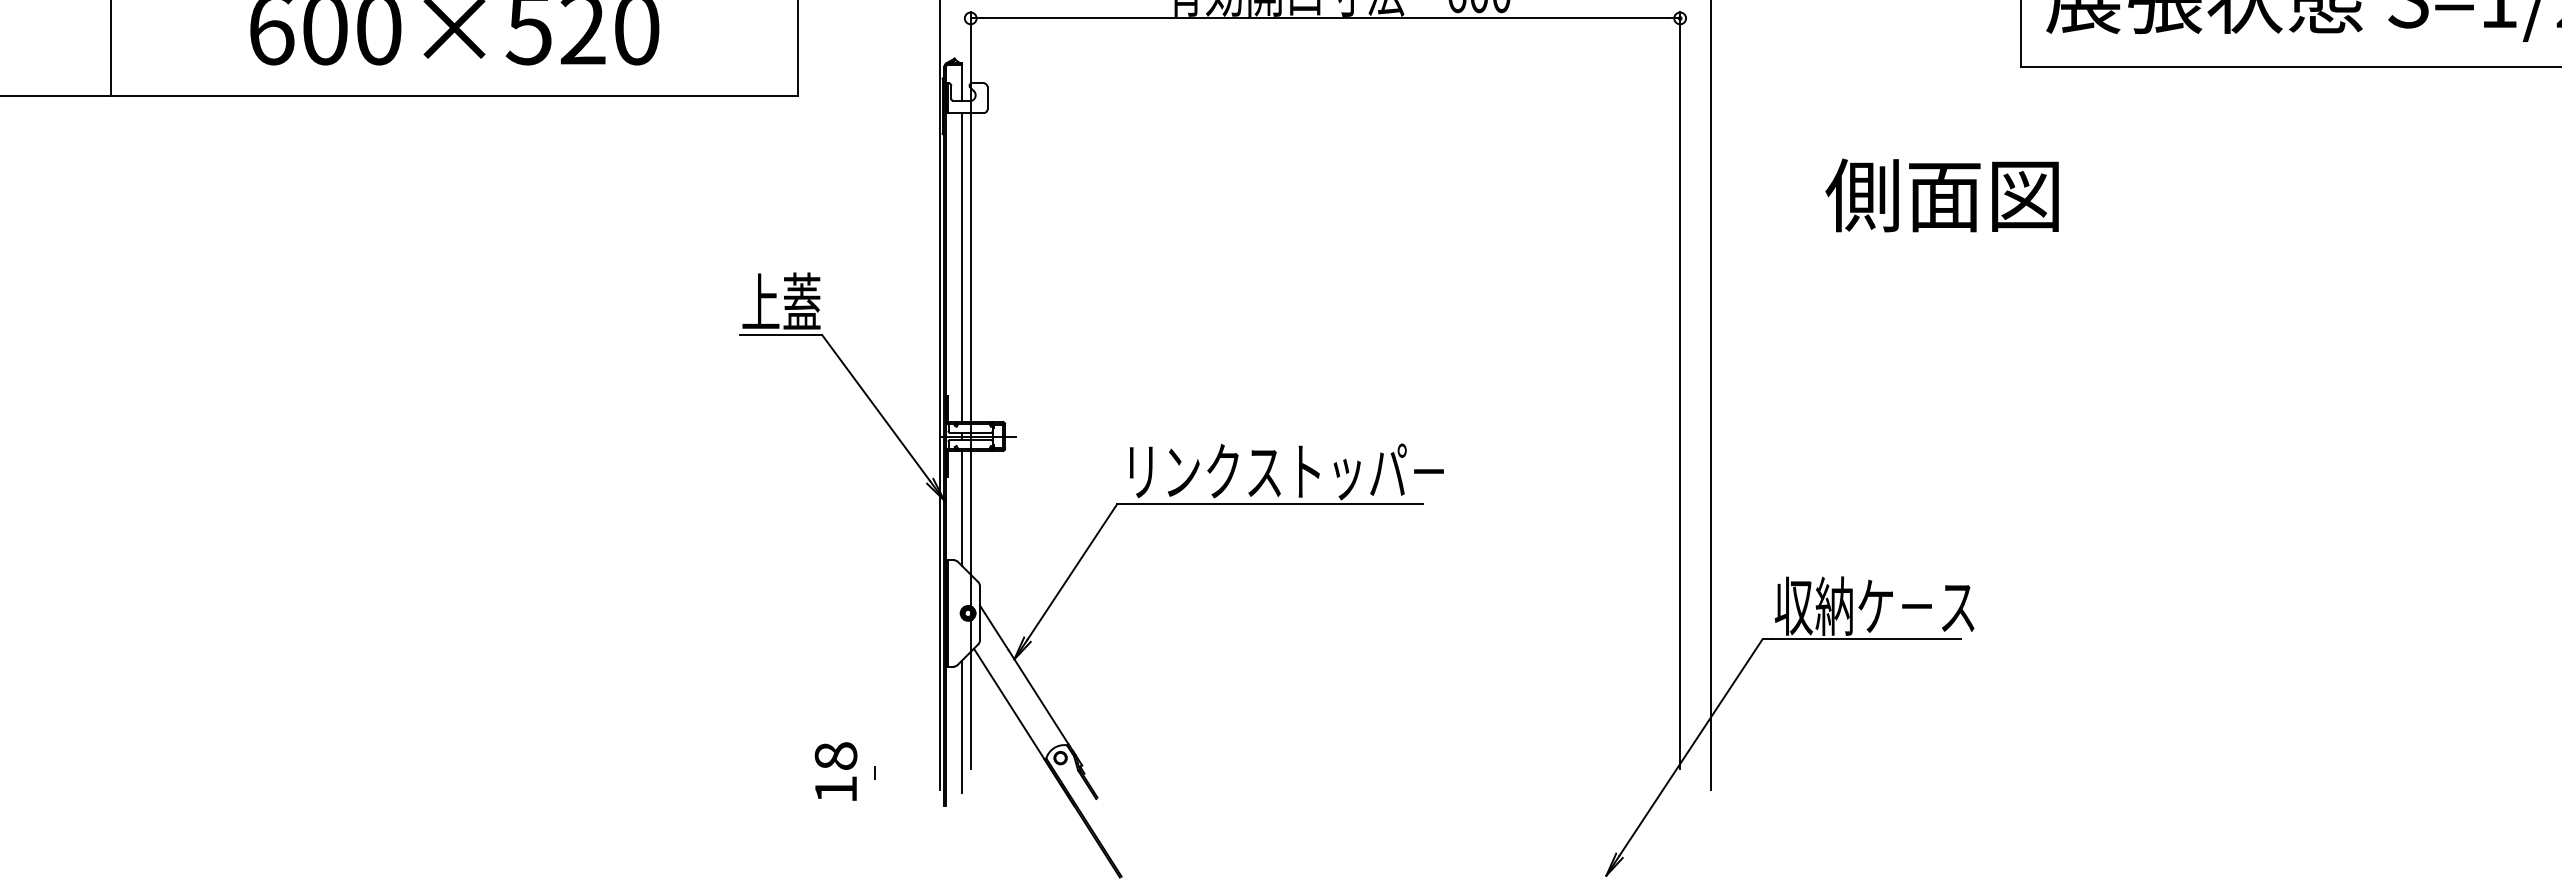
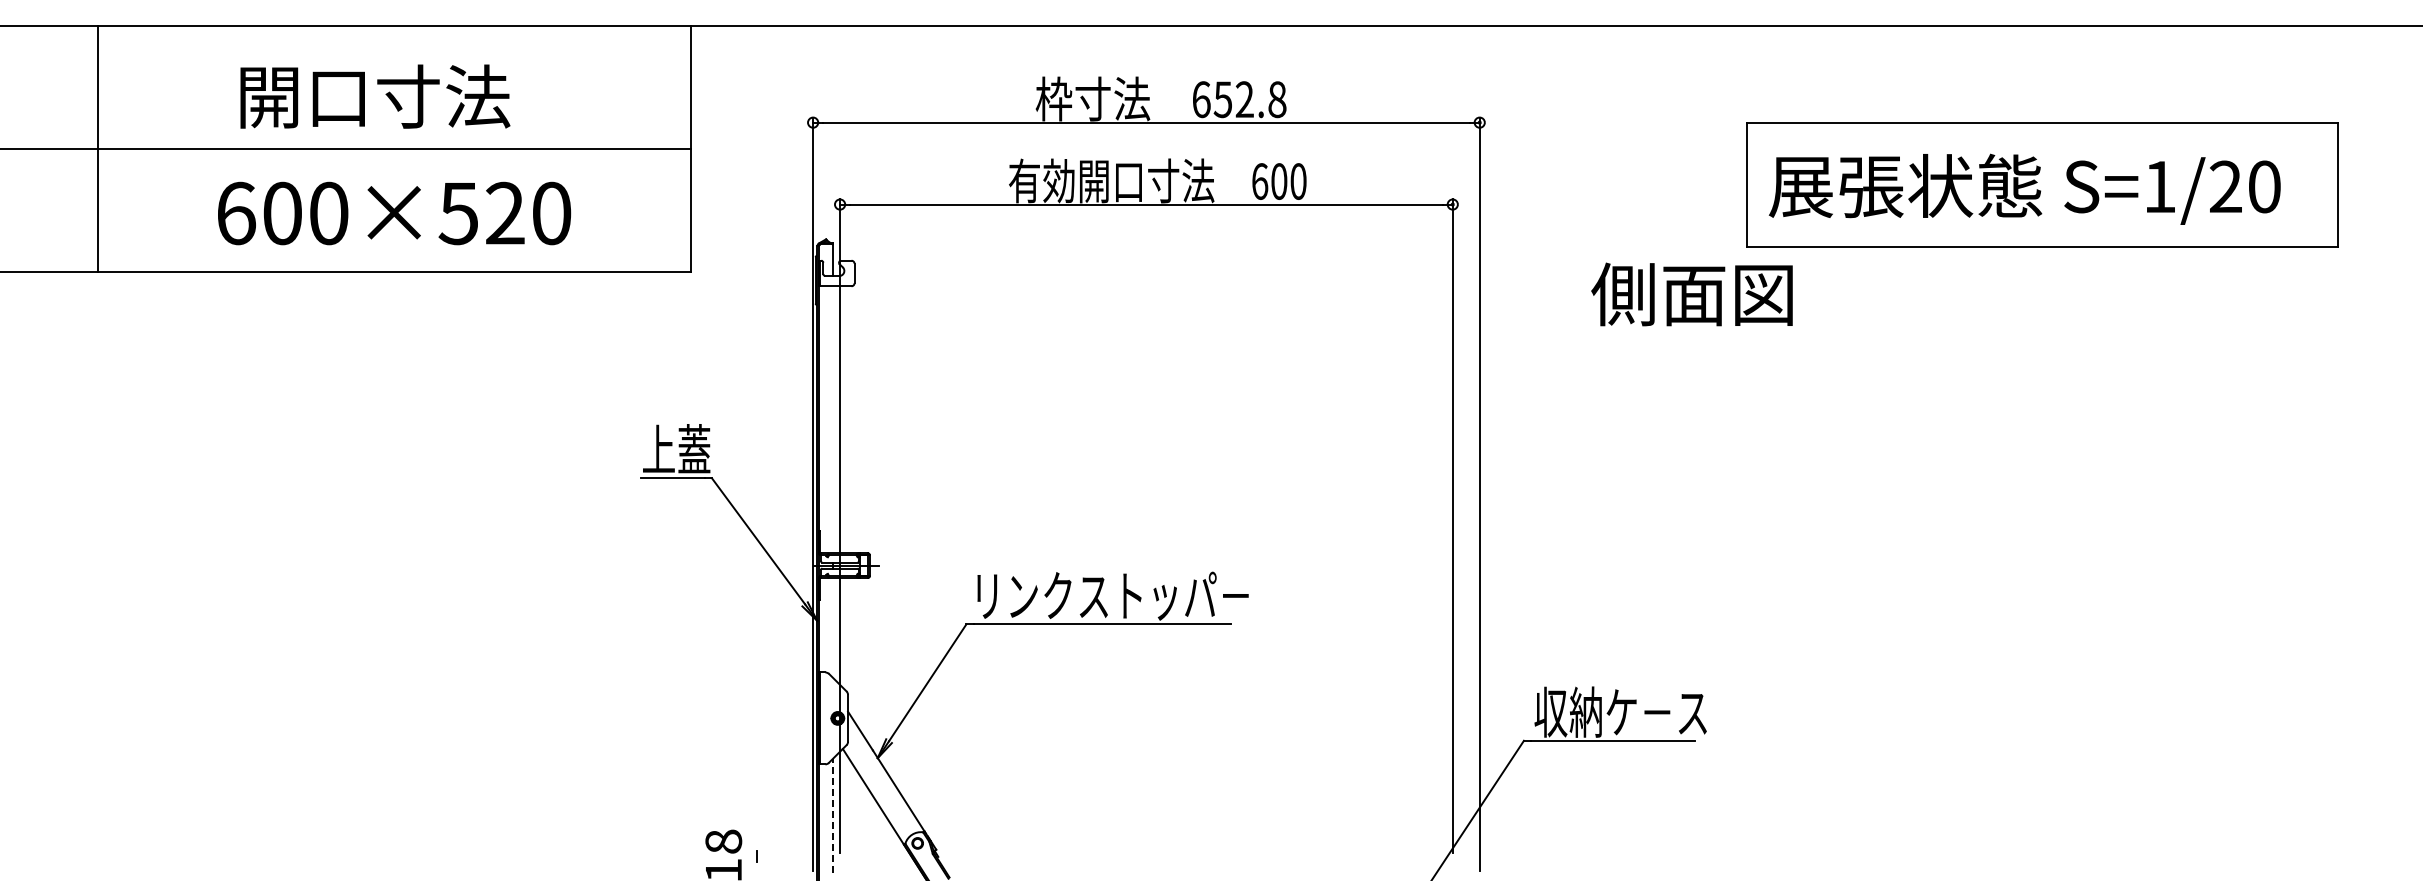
text: (1941, 195) -> (1691, 294), moved
line: (961, 267) -> (832, 419), removed
line: (961, 508) -> (832, 627), removed
line: (961, 725) -> (832, 815), solid -> dashed

